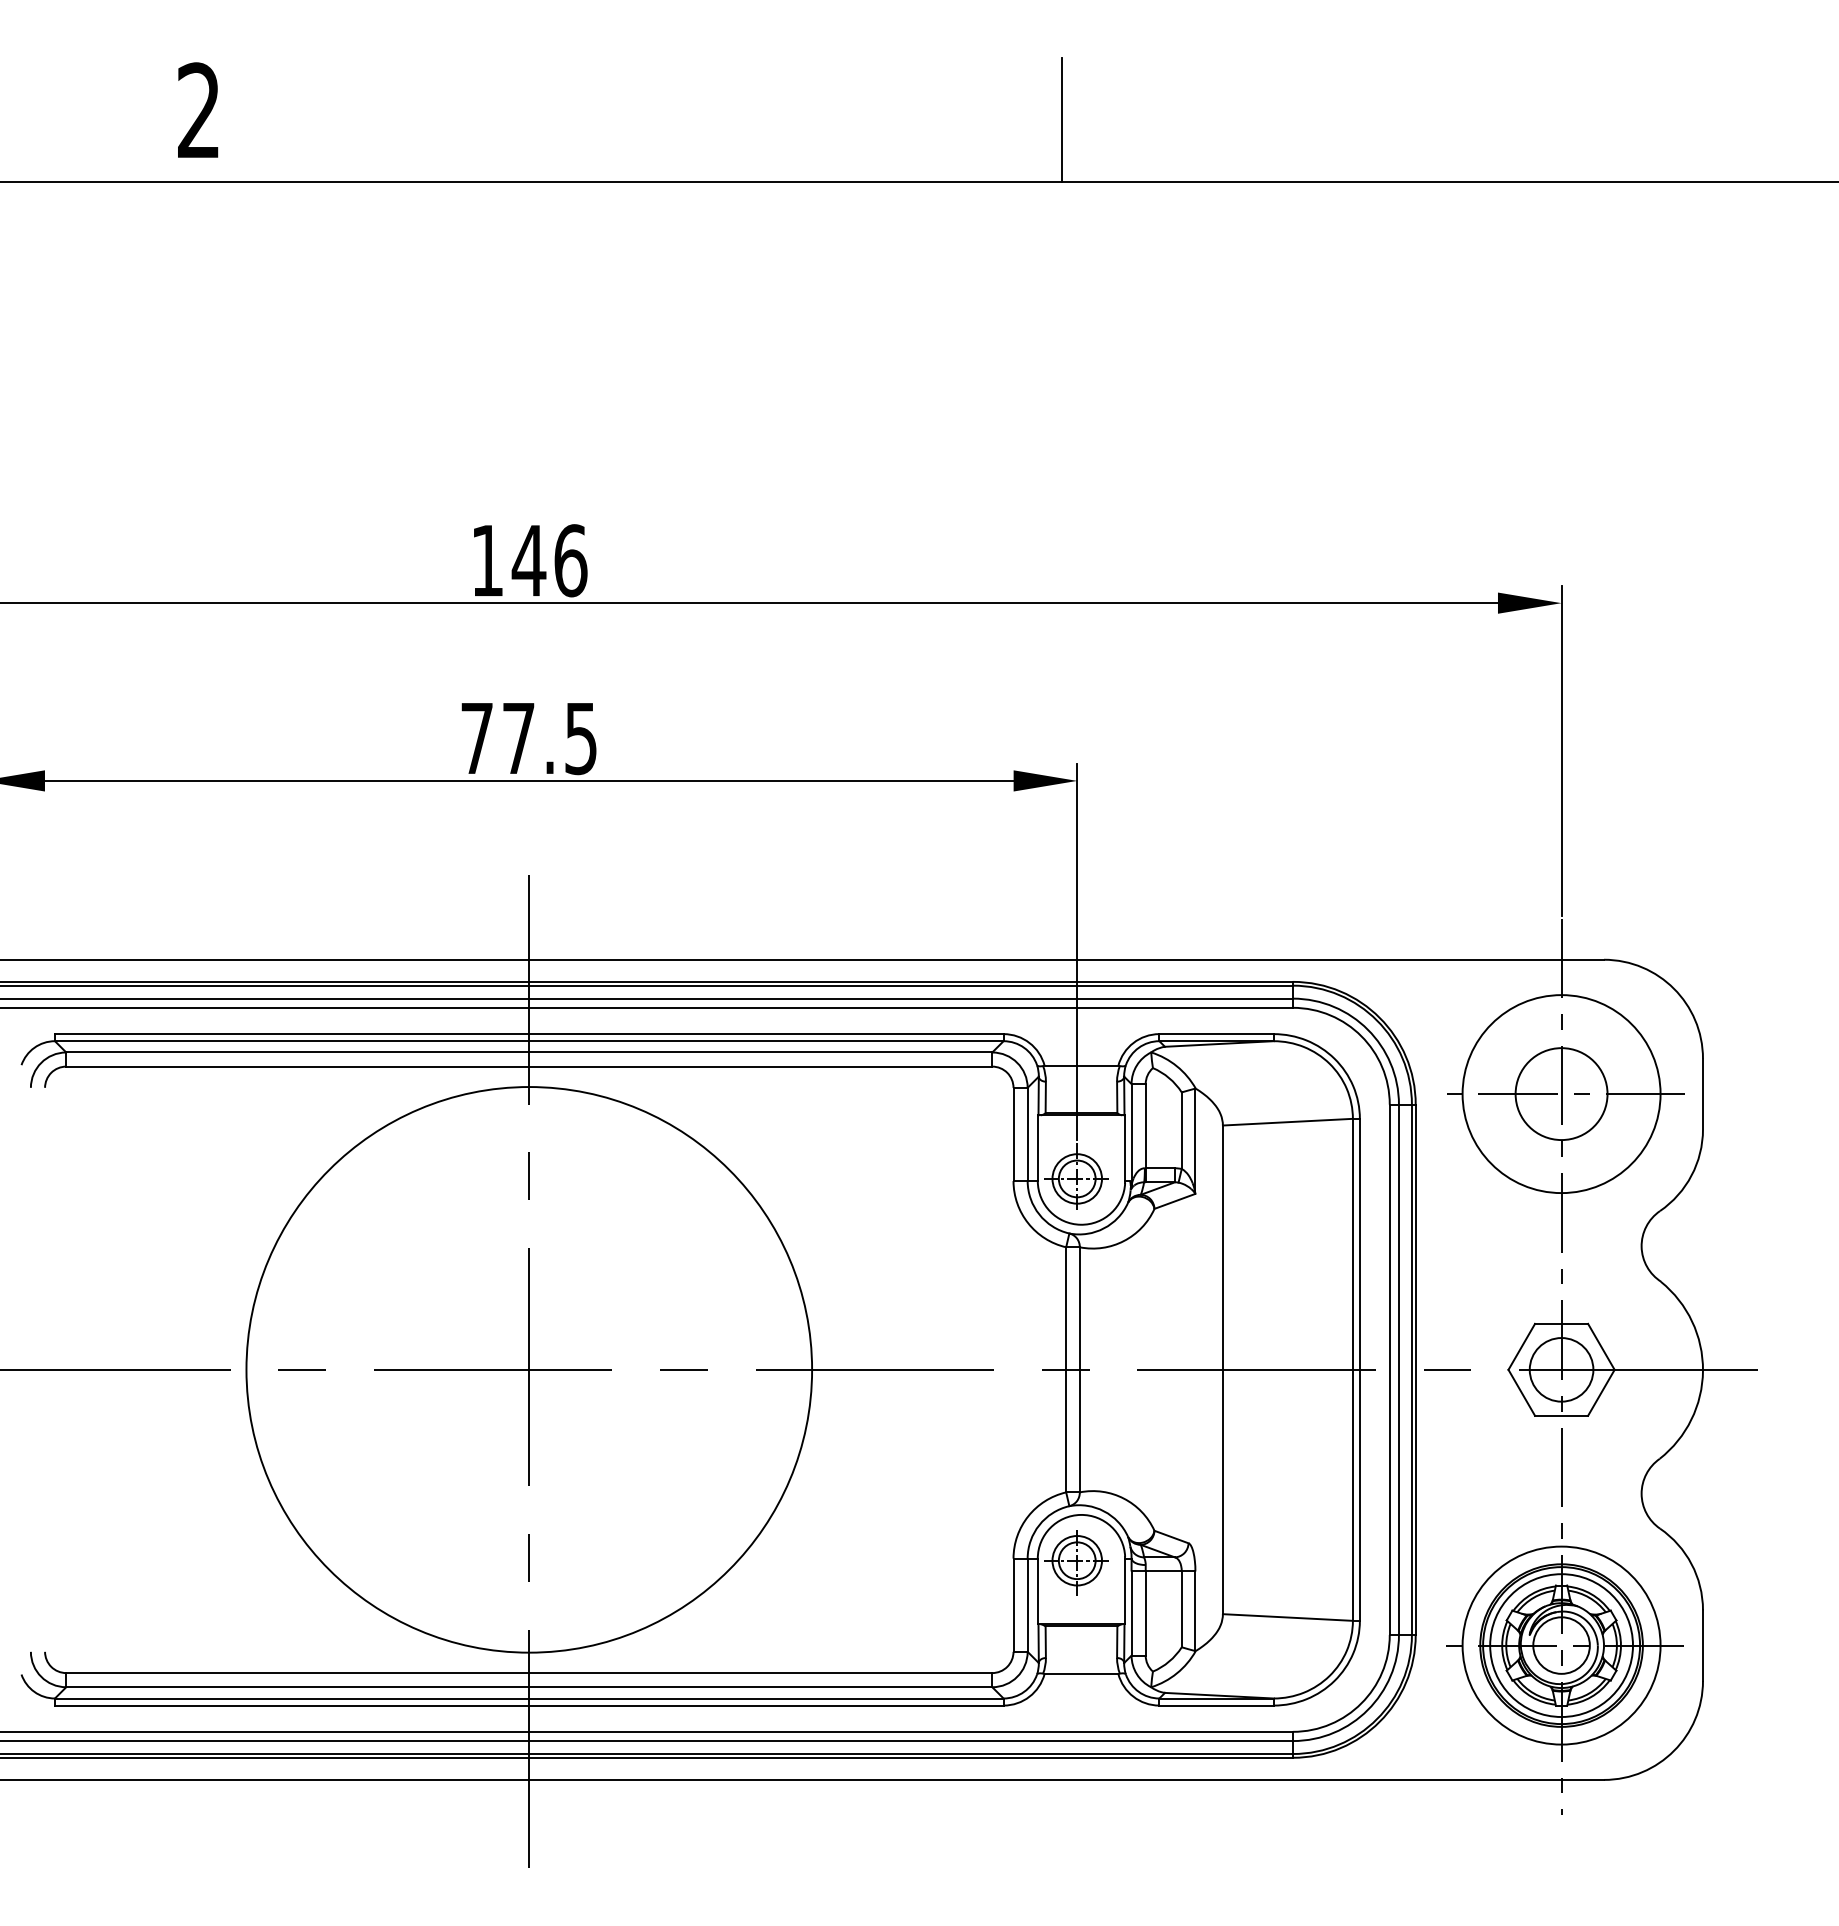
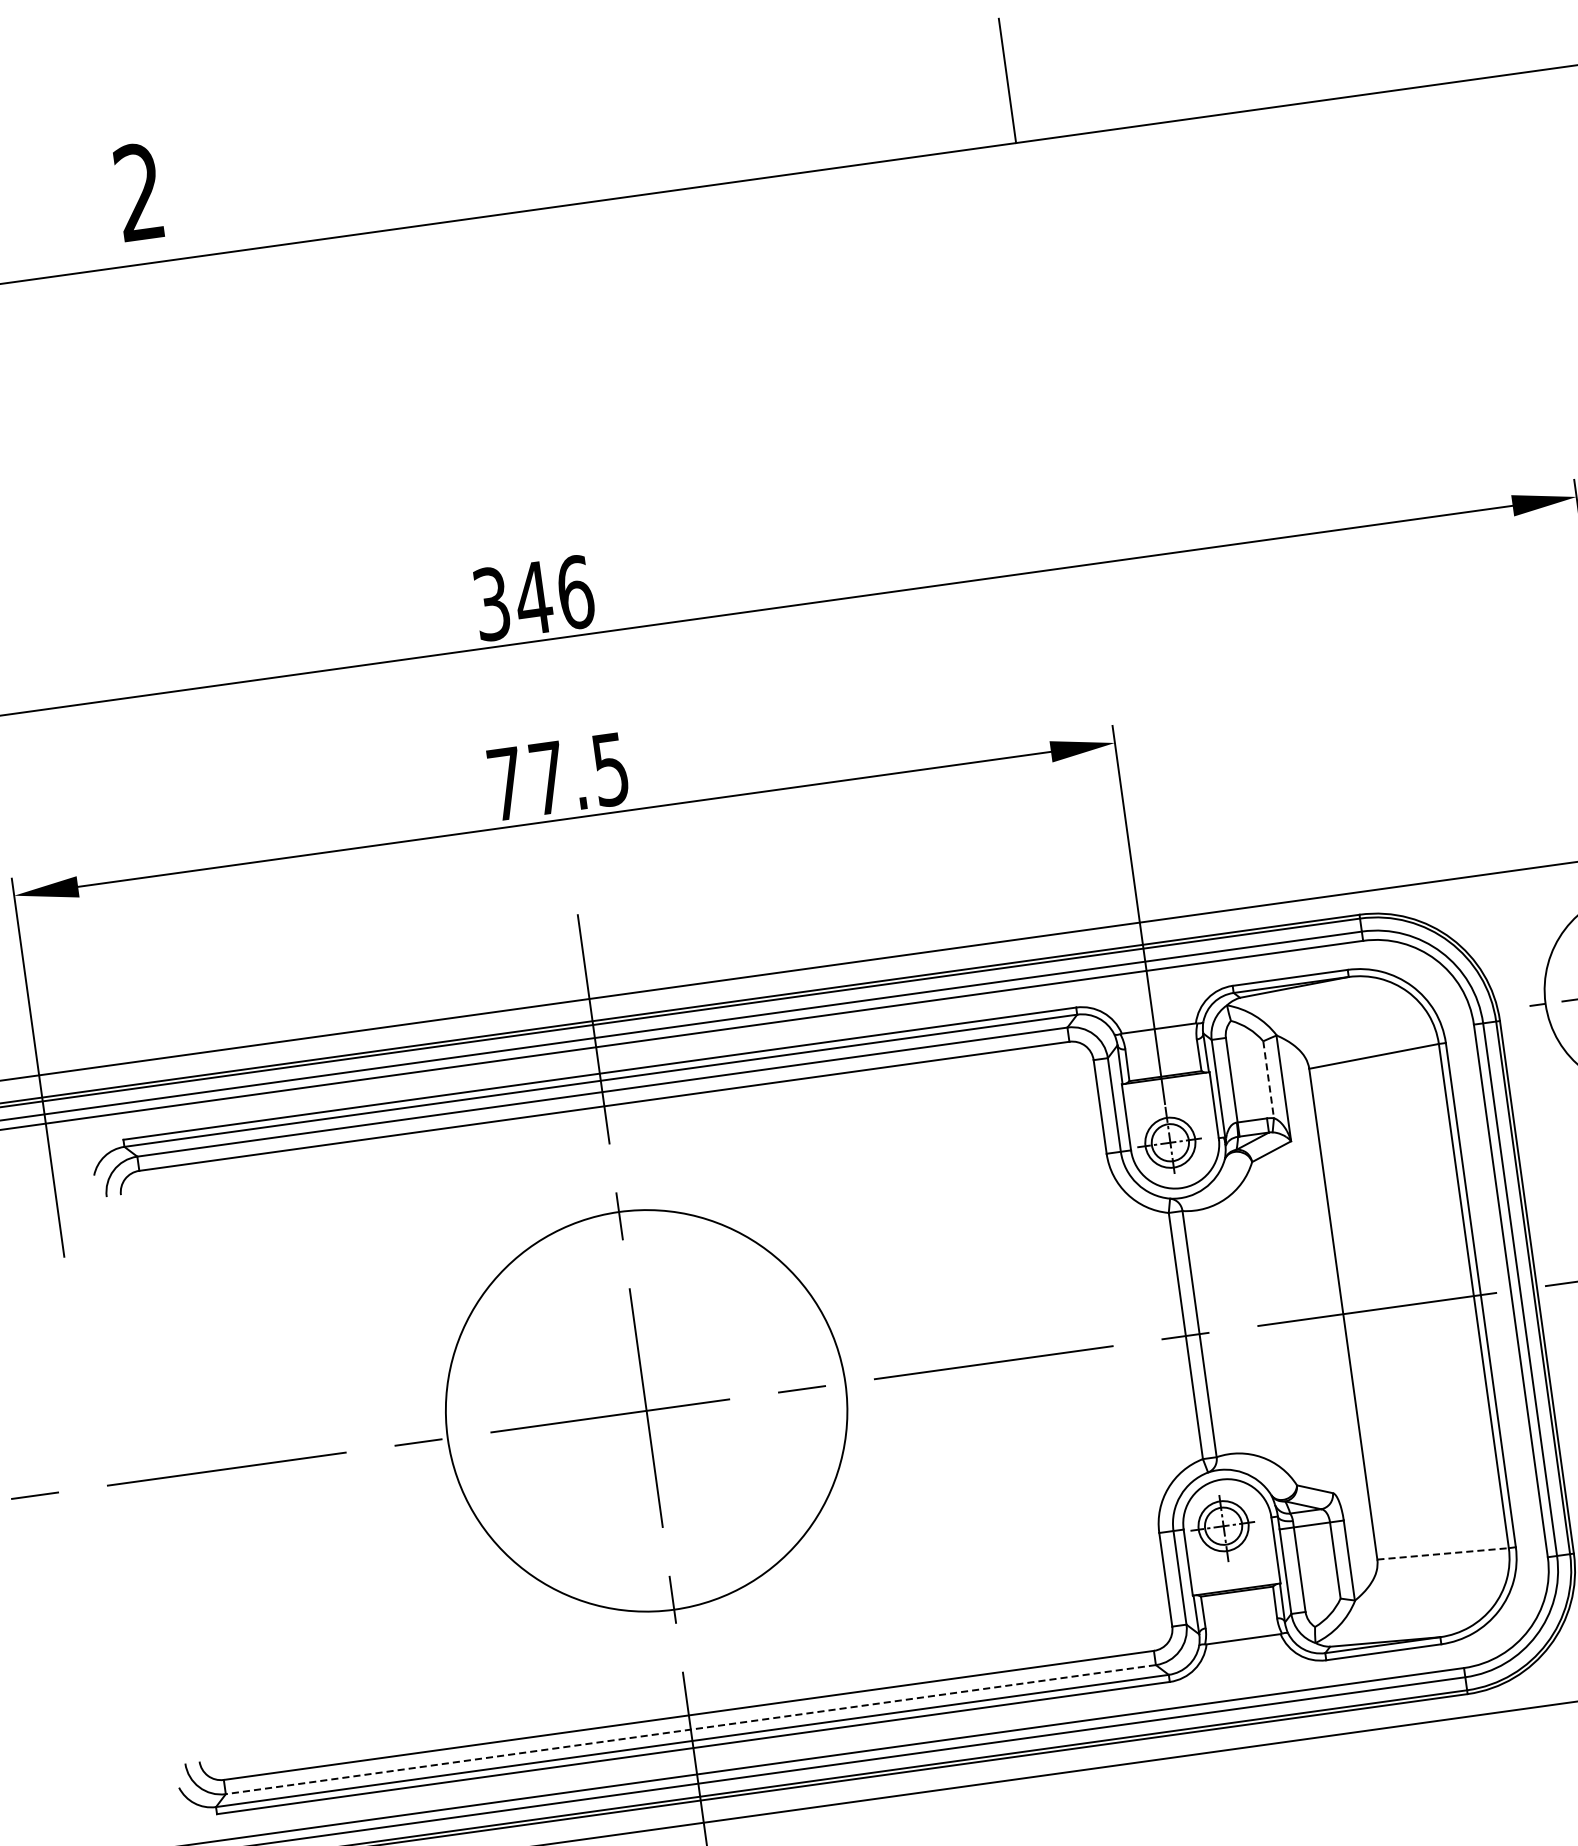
text: (487, 560) -> (491, 603), 146 -> 346
line: (1181, 1131) -> (1268, 1080), solid -> dashed
circle: (529, 1369) -> (646, 1410), size x0.7
line: (1288, 1617) -> (1443, 1553), solid -> dashed
line: (528, 1687) -> (690, 1730), solid -> dashed

